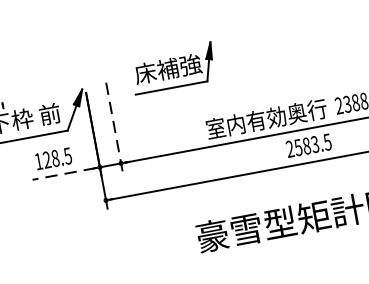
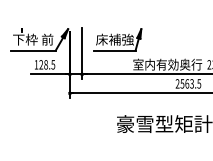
part: (172, 67) -> (117, 39), moved
line: (115, 127) -> (82, 53), dashed -> solid
text: (307, 145) -> (187, 83), 2583.5 -> 2563.5
line: (62, 174) -> (48, 74), dashed -> solid

